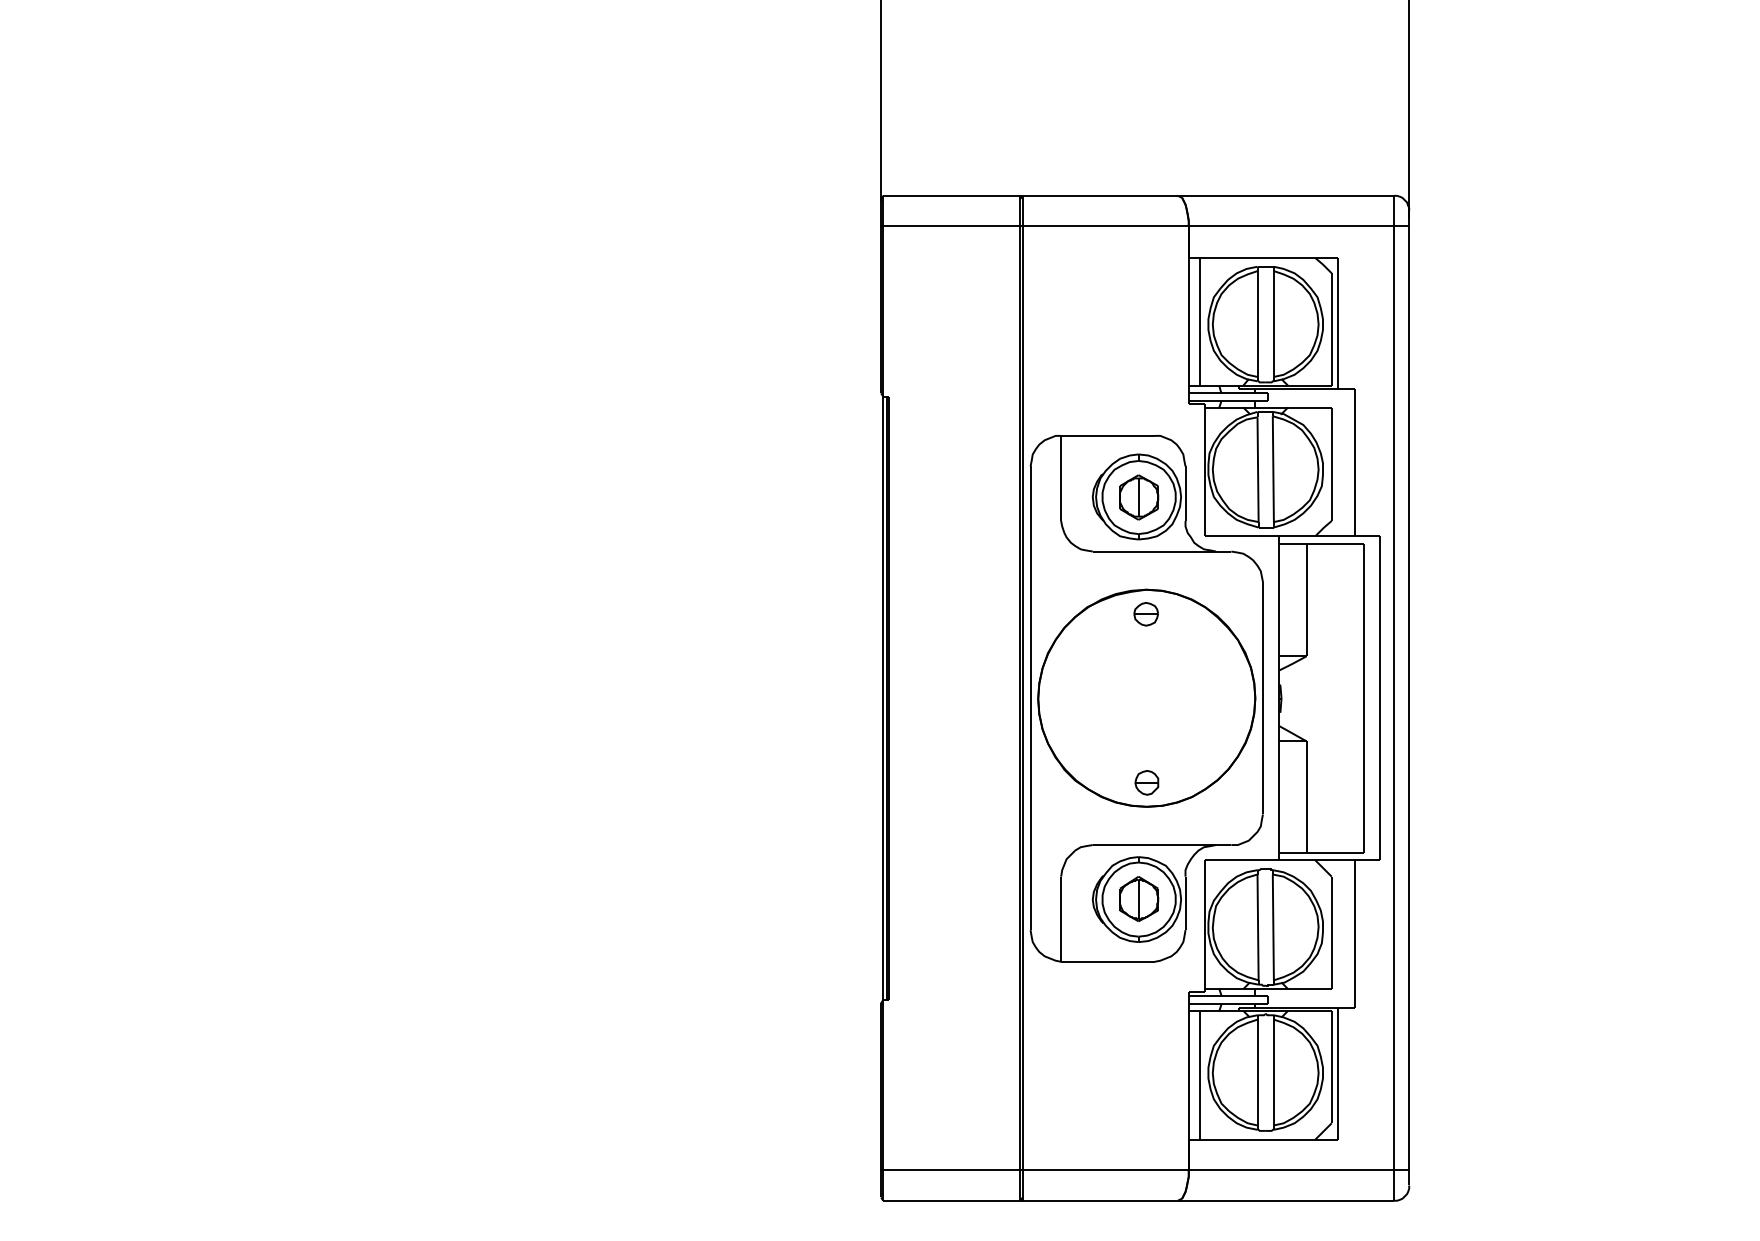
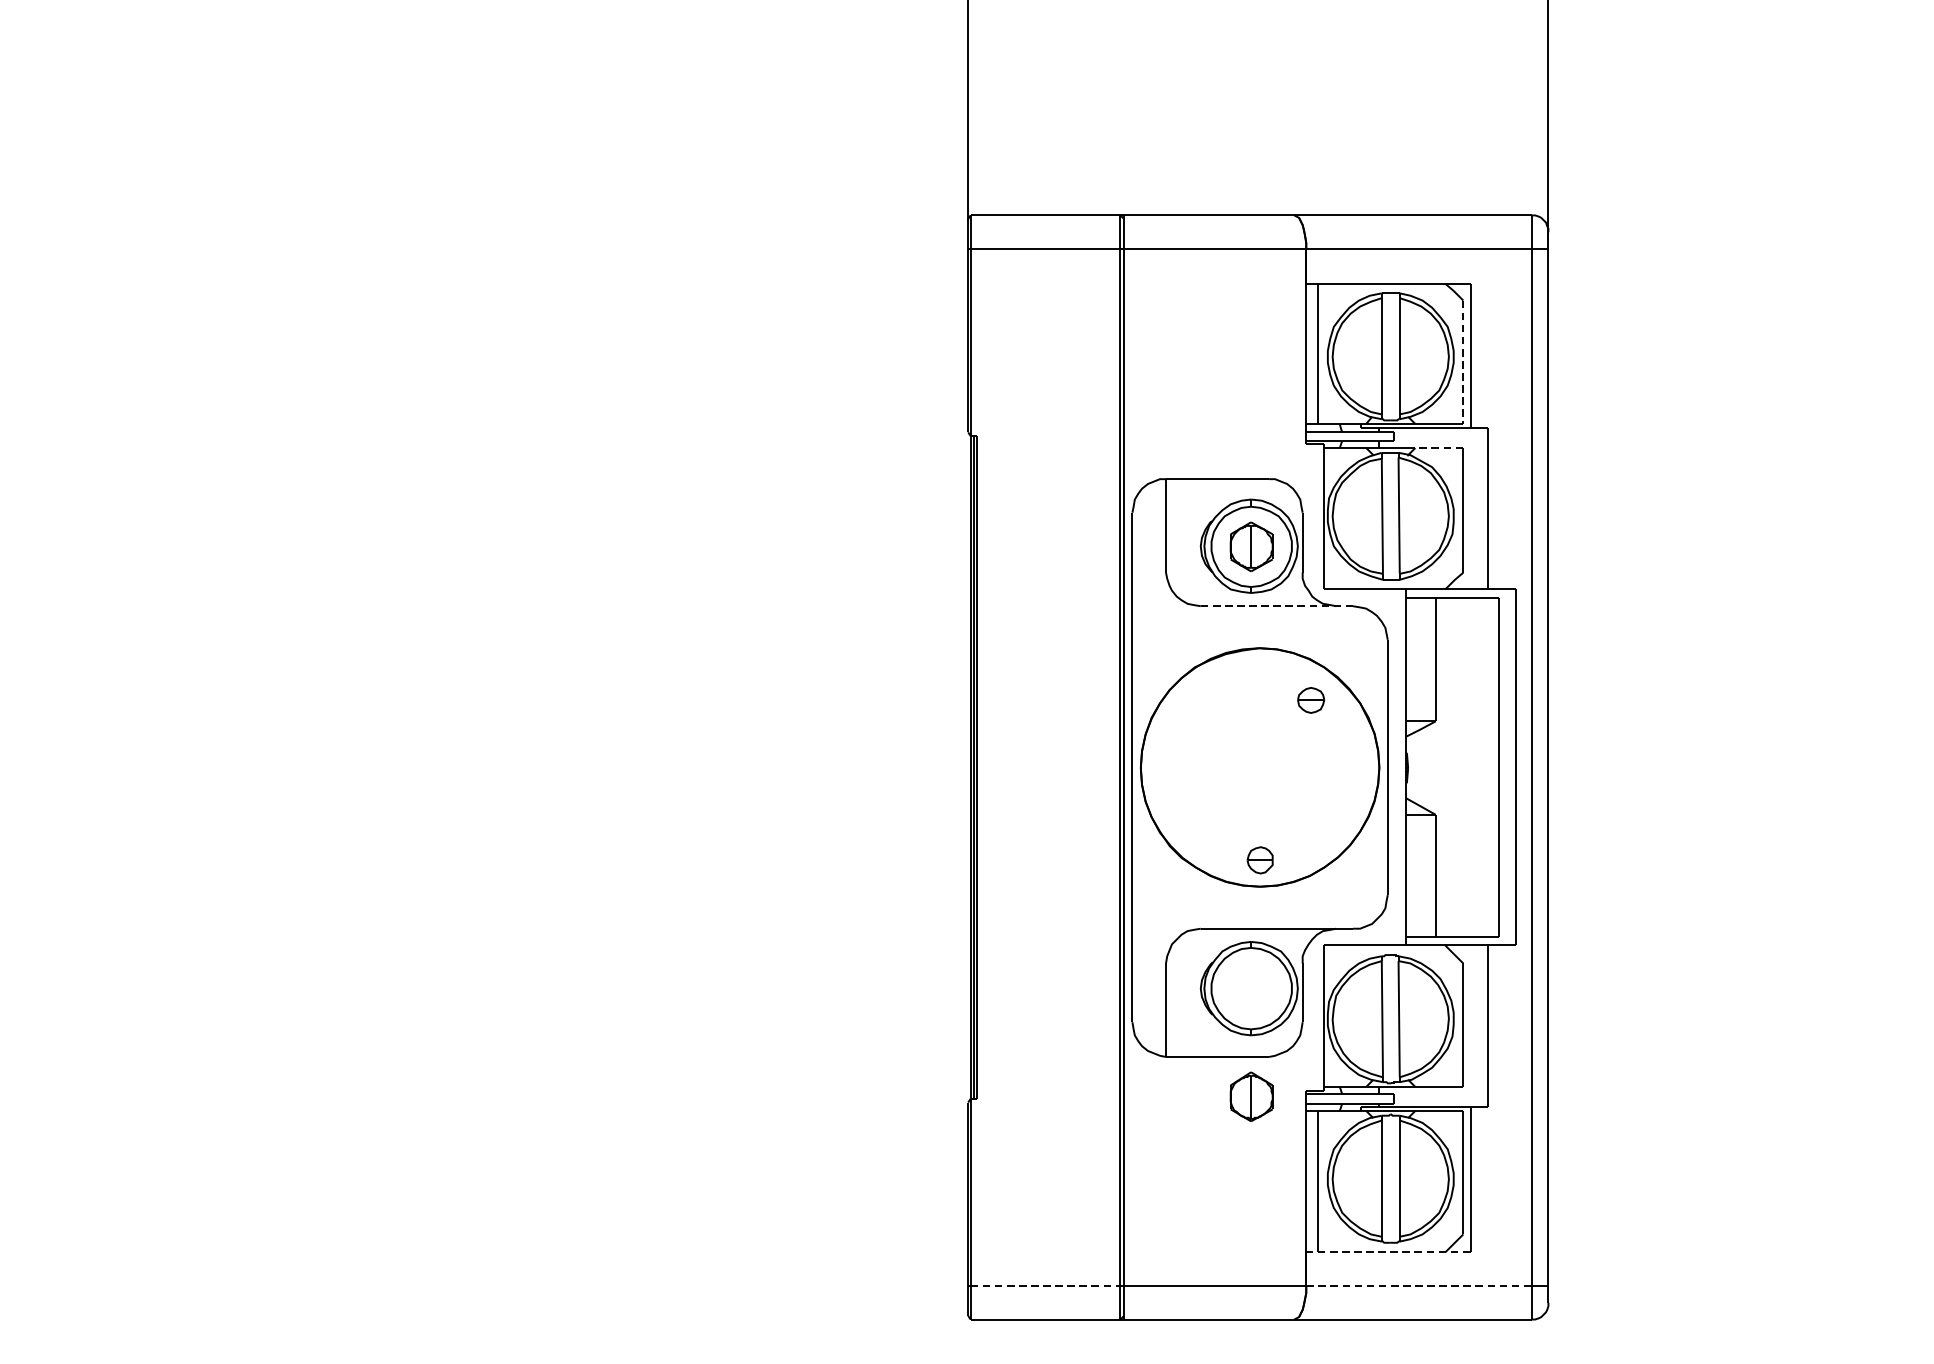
line: (1331, 330) -> (1463, 363), solid -> dashed
line: (1309, 407) -> (1438, 447), solid -> dashed
line: (1162, 551) -> (1277, 606), solid -> dashed
part: (1145, 614) -> (1310, 700), moved
part: (1139, 898) -> (1252, 1096), moved
line: (1263, 1139) -> (1388, 1252), solid -> dashed
line: (951, 1170) -> (1045, 1286), solid -> dashed
line: (1291, 1170) -> (1419, 1286), solid -> dashed

